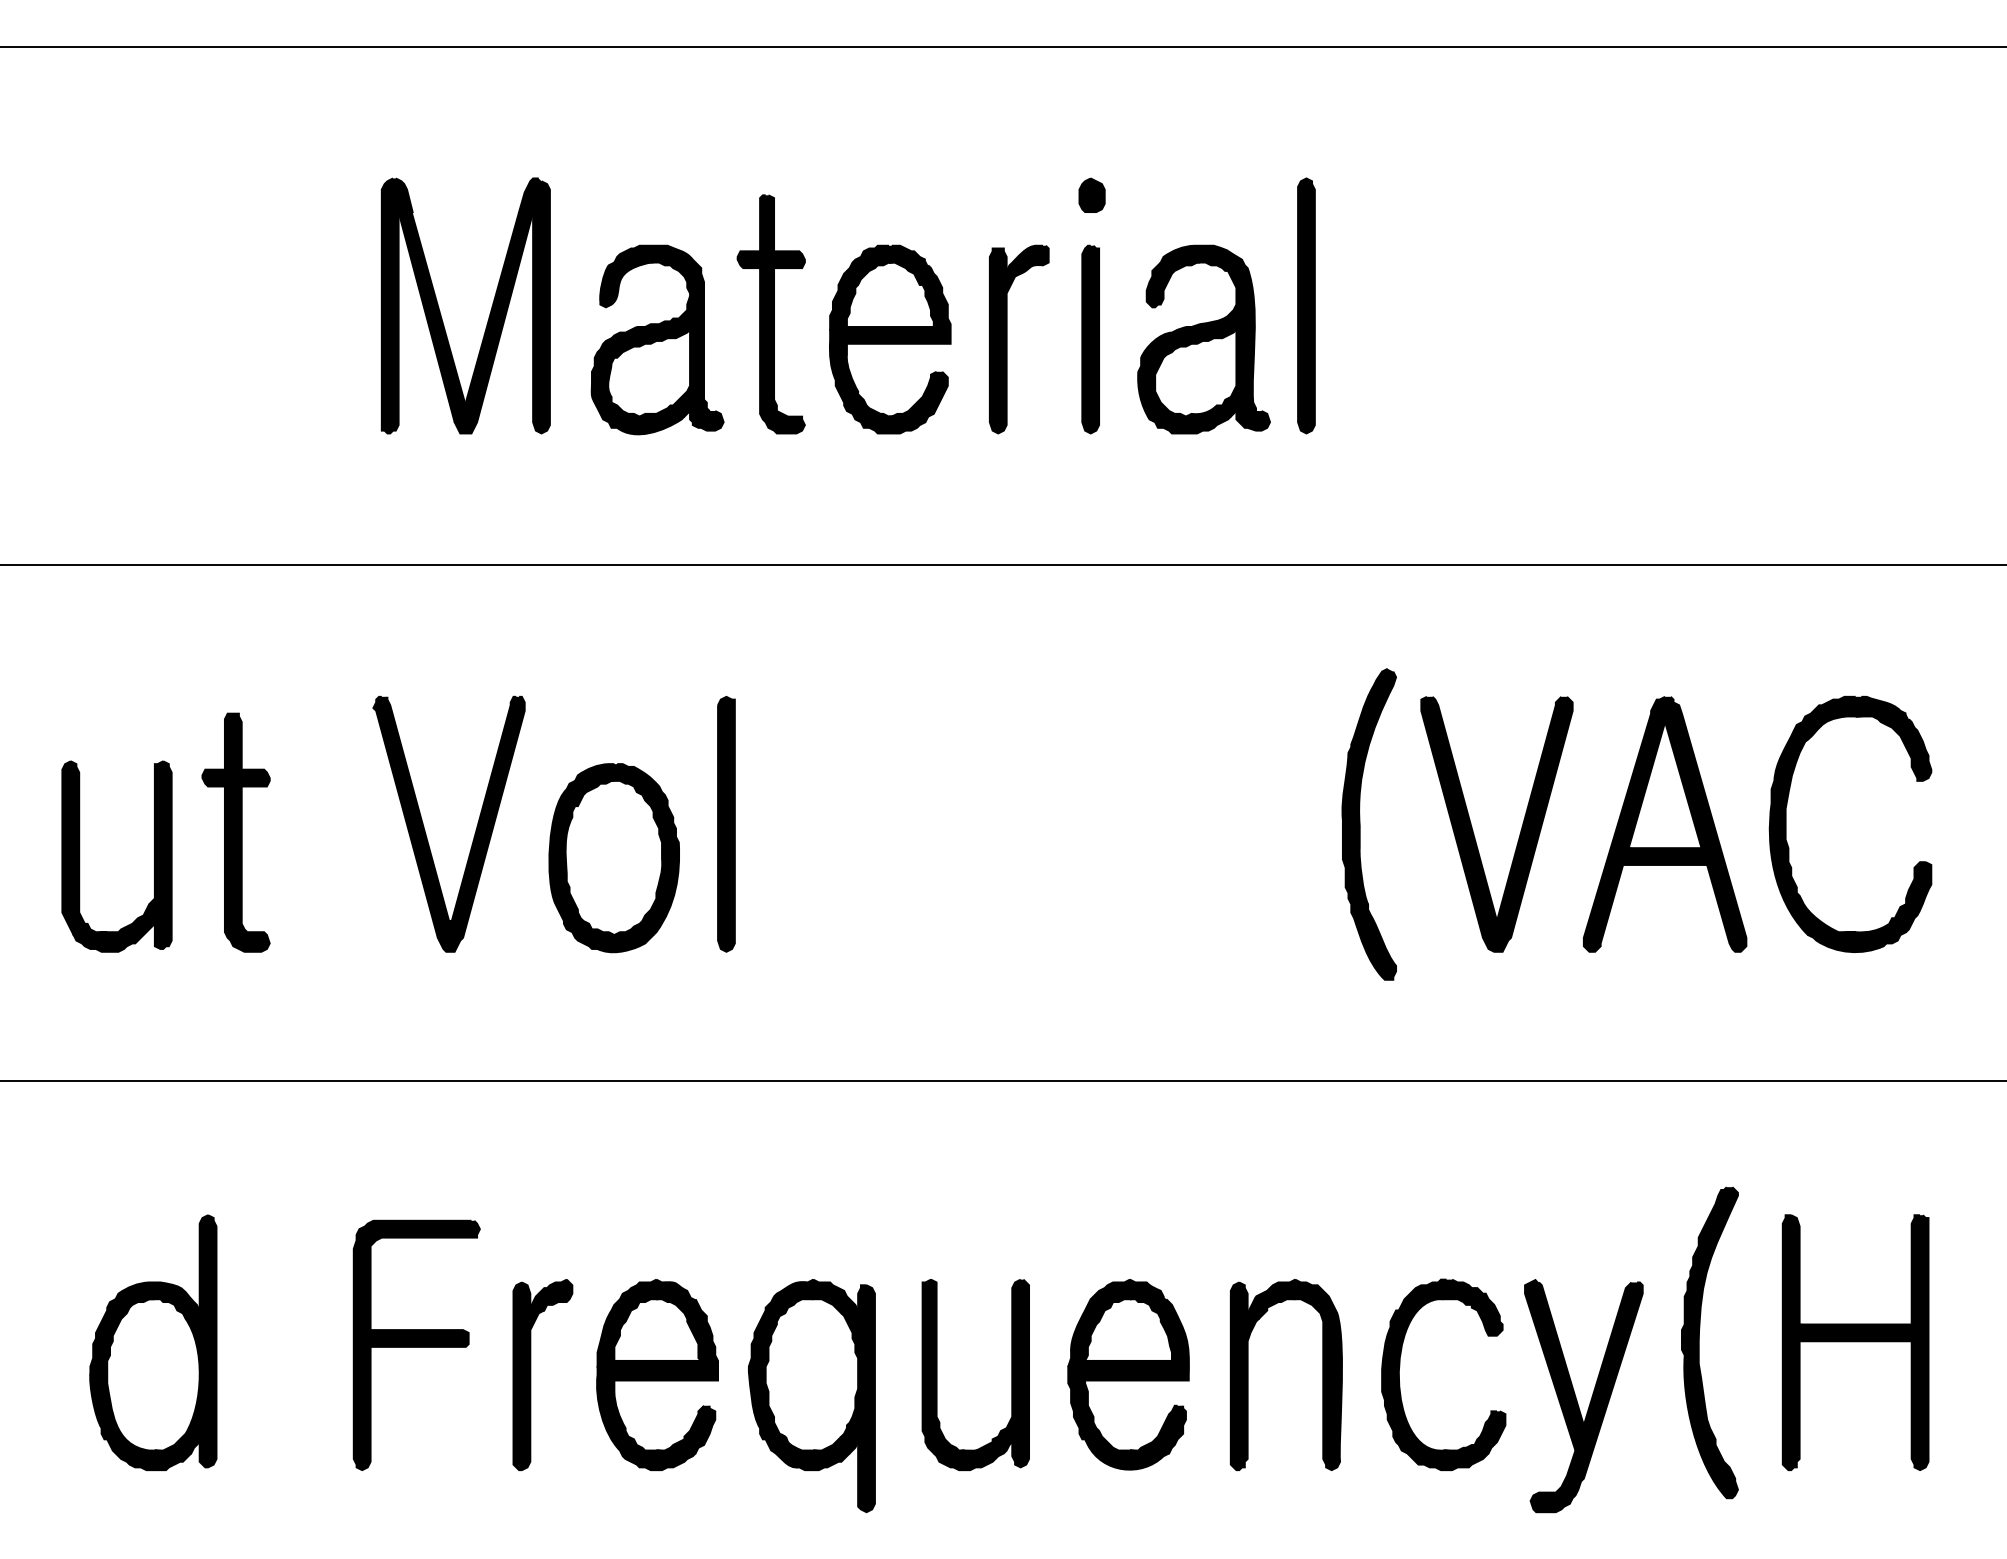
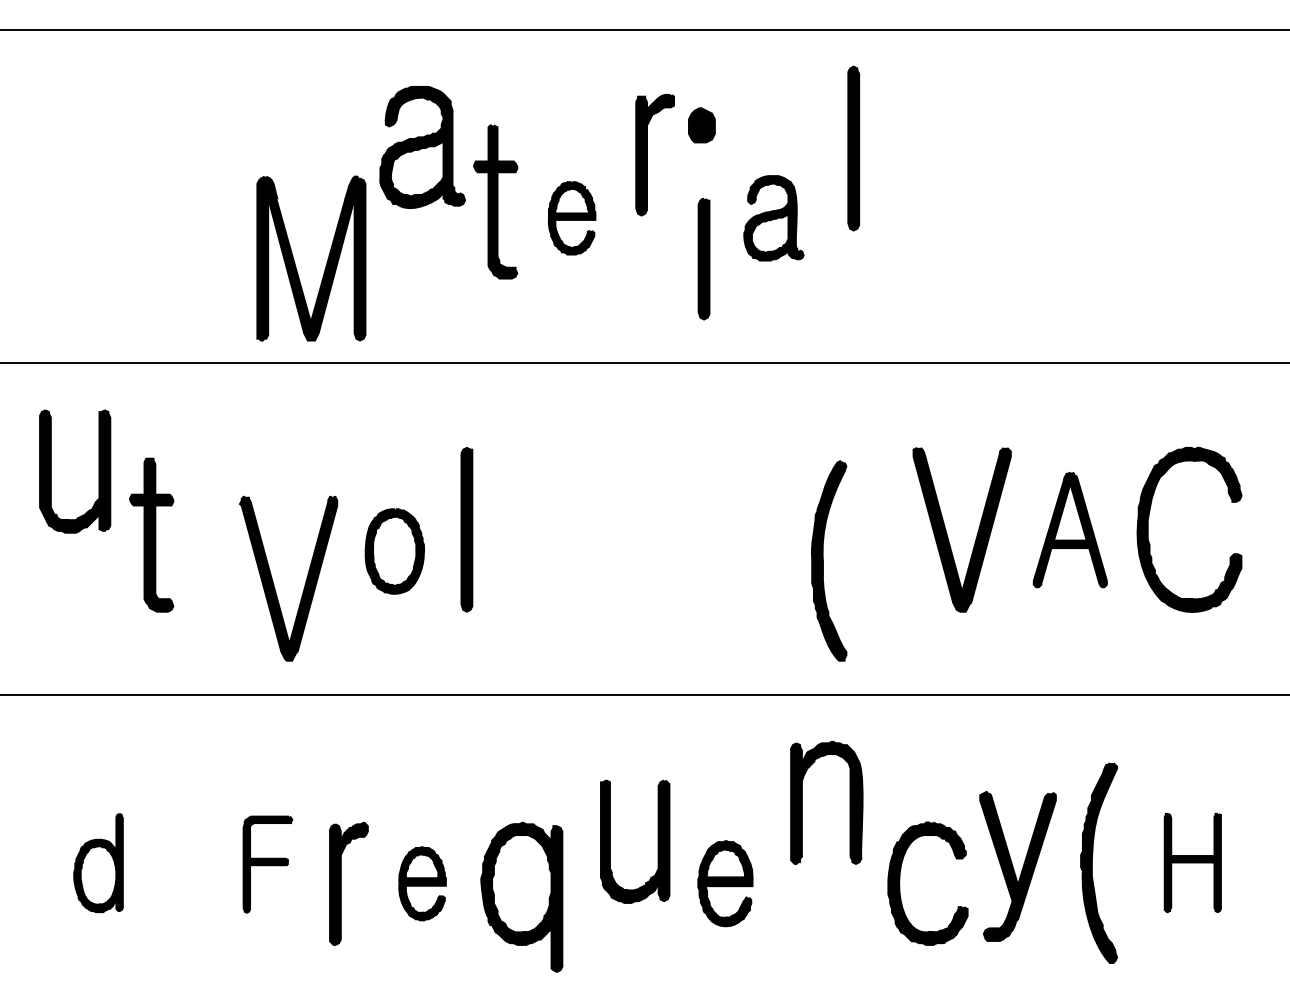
part: (1091, 195) -> (701, 125), size x1.6
part: (1306, 305) -> (853, 148), moved
part: (489, 312) -> (326, 262), moved
part: (657, 340) -> (422, 147), moved
part: (889, 340) -> (571, 218), size x0.6
part: (1007, 340) -> (647, 155), moved
part: (1089, 340) -> (703, 259), moved
part: (1203, 340) -> (773, 218), size x0.7
part: (1369, 823) -> (829, 560), moved
part: (1665, 823) -> (1070, 529), size x0.7
part: (425, 826) -> (273, 580), moved
part: (153, 856) -> (98, 471), moved
part: (613, 858) -> (394, 551), size x0.7
part: (153, 1341) -> (98, 862), size x0.6
part: (1855, 1341) -> (1192, 862), size x0.6
part: (416, 1344) -> (267, 864), size x0.6
part: (657, 1374) -> (422, 883), size x0.6
part: (1010, 1374) -> (657, 841), moved
part: (1128, 1374) -> (725, 883), size x0.7
part: (1321, 1374) -> (849, 802), moved
part: (1582, 1394) -> (1017, 865), moved

